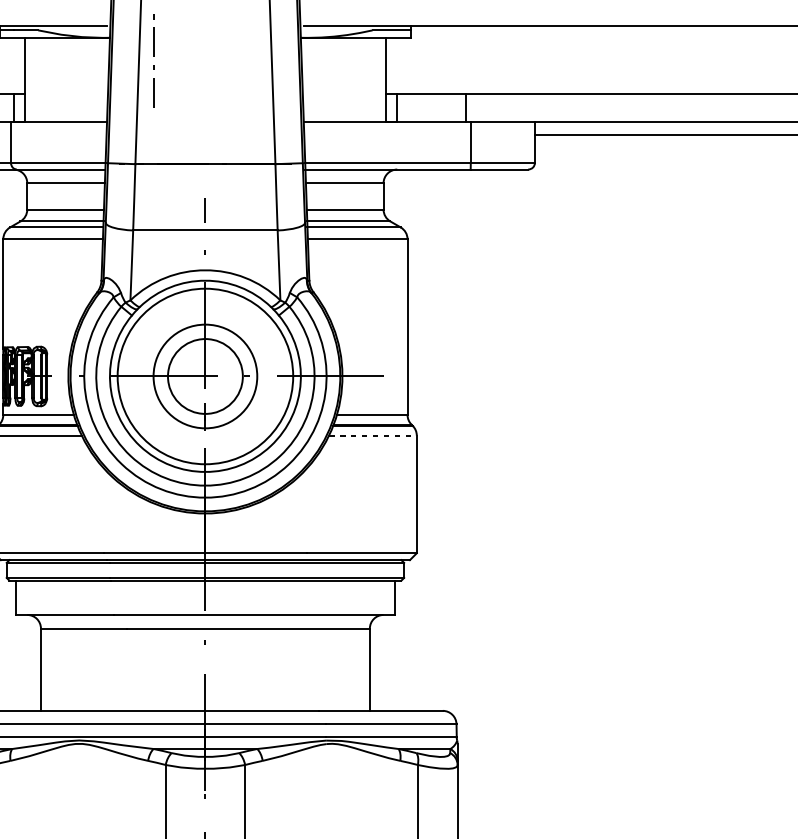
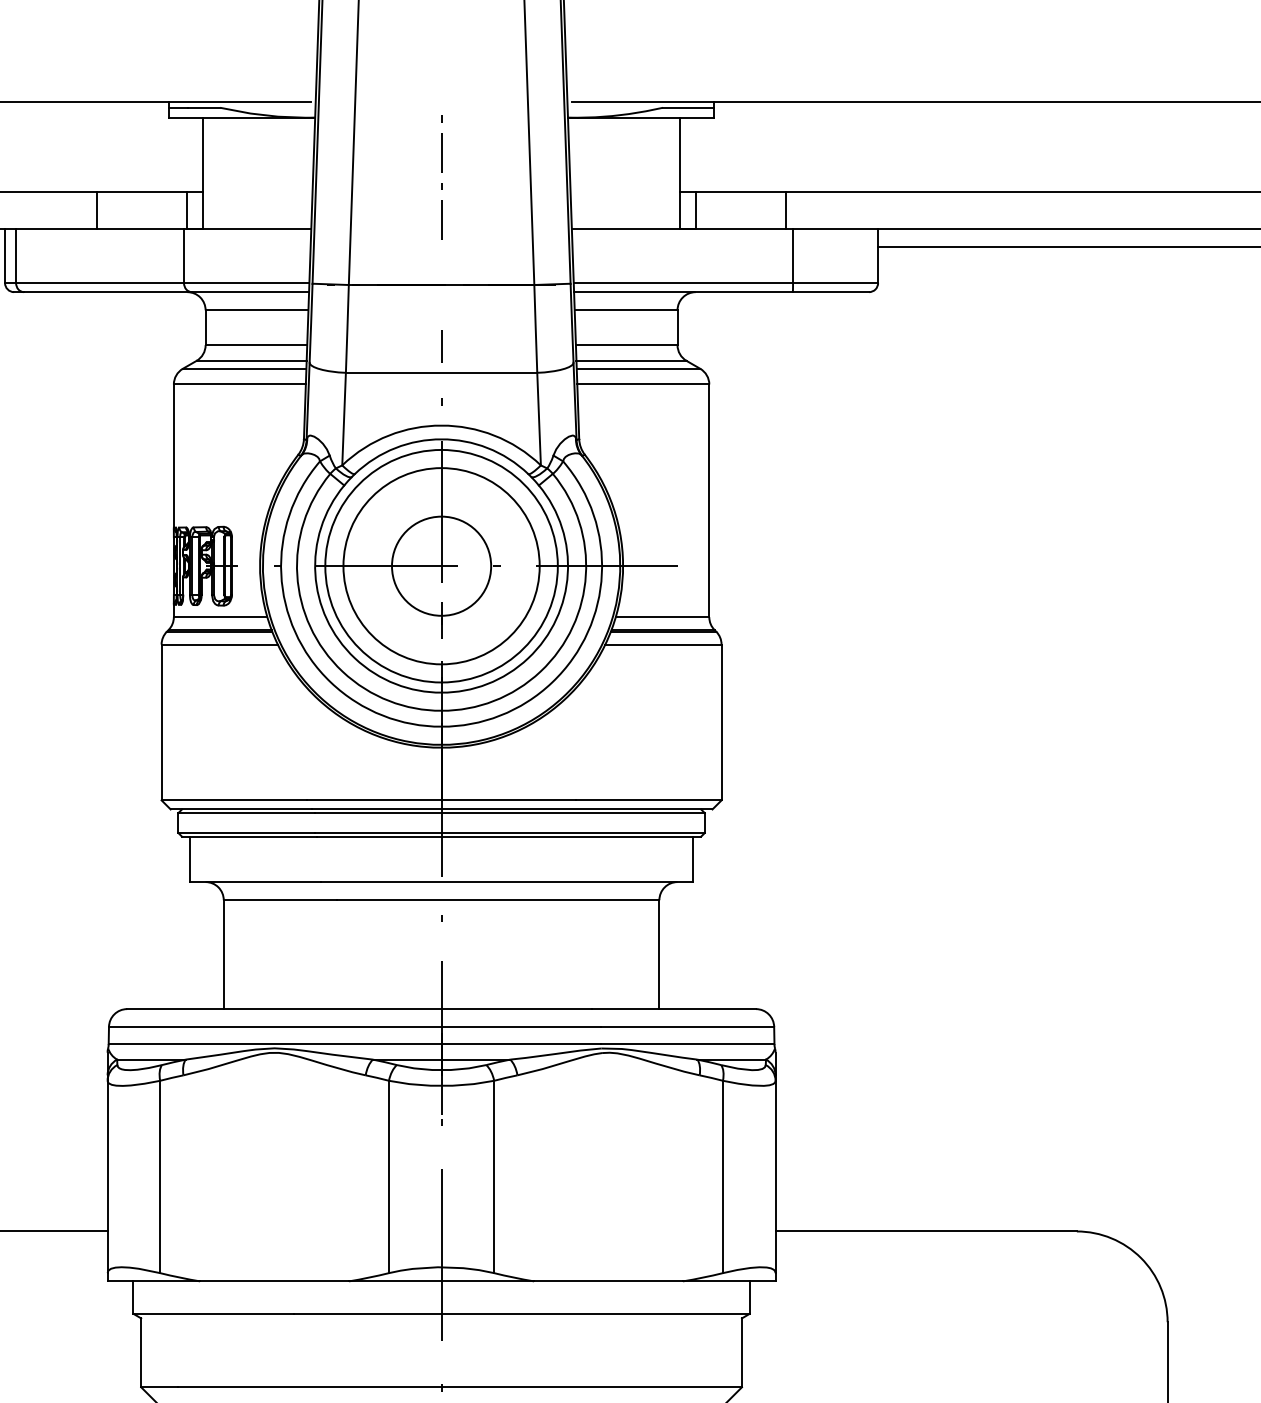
line: (154, 57) -> (441, 172), moved
circle: (205, 376) -> (441, 566), size x1.43
line: (372, 435) -> (663, 644), dashed -> solid

